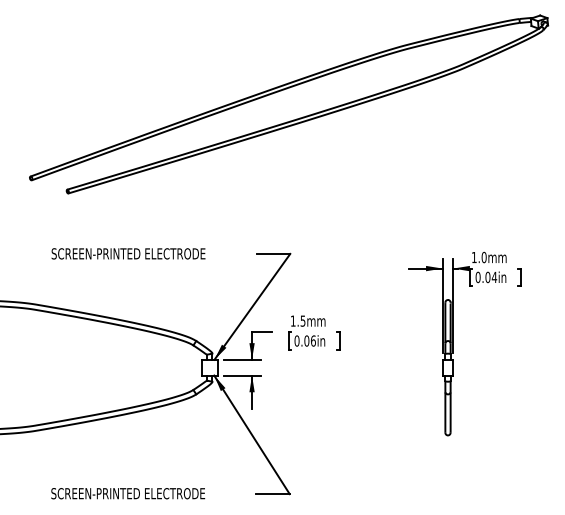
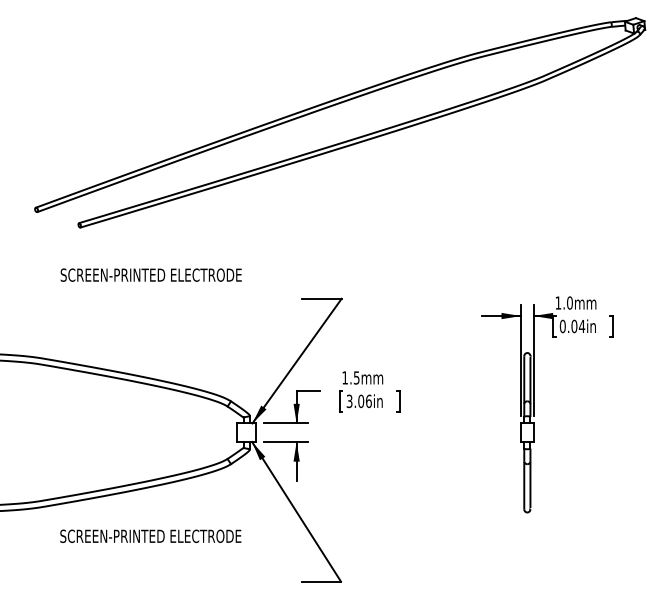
text: (128, 253) -> (151, 274), moved
text: (296, 340) -> (348, 400), 0.06in -> 3.06in
text: (128, 493) -> (151, 536), moved

